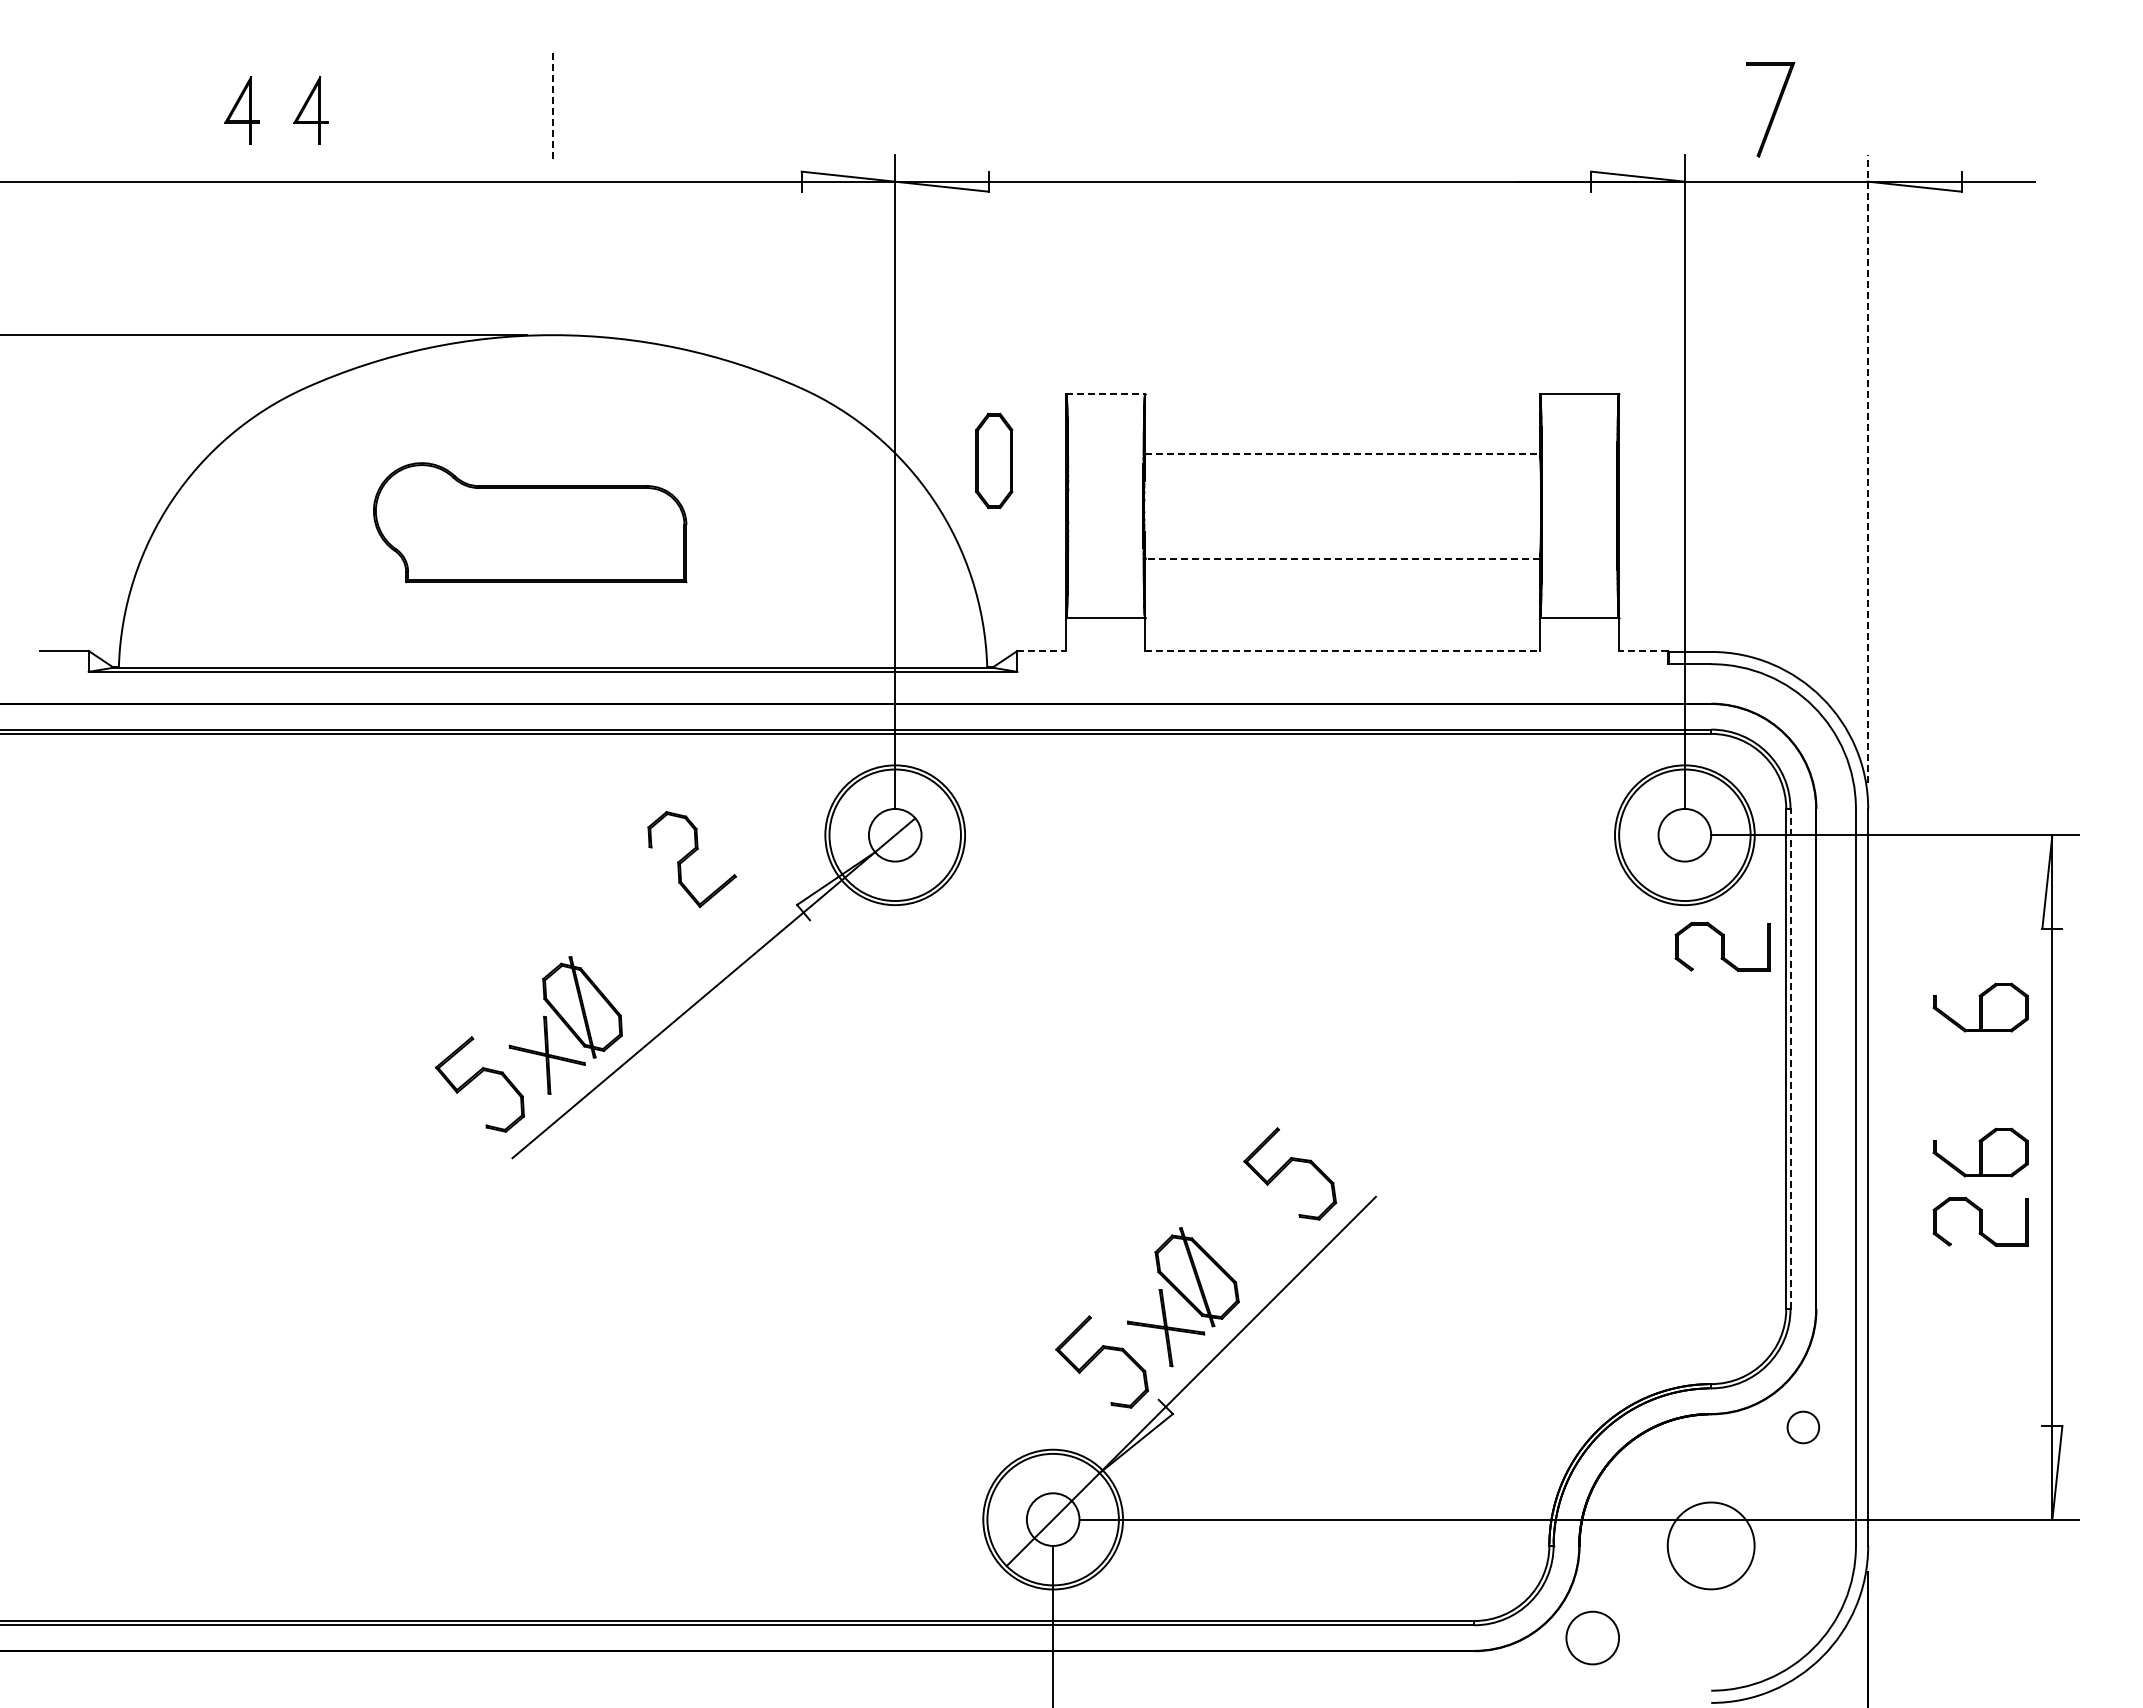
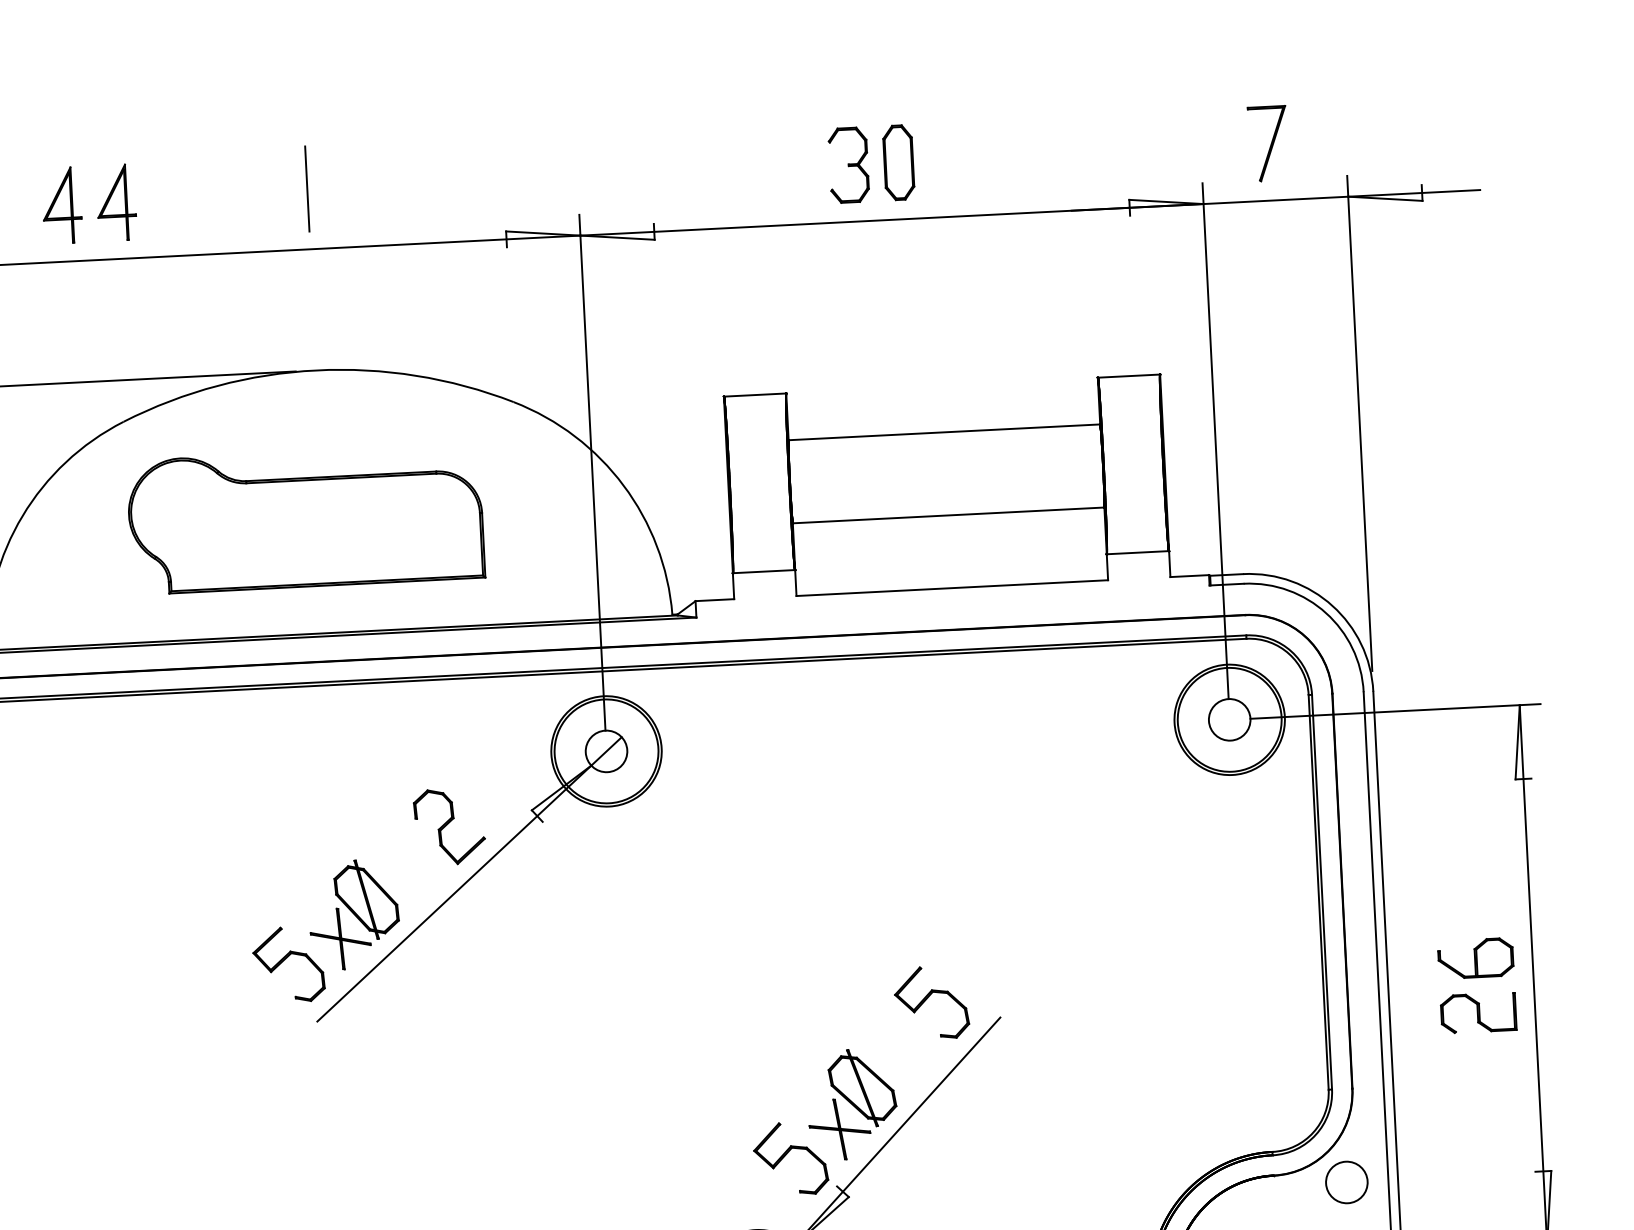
line: (553, 105) -> (307, 189), dashed -> solid
part: (241, 109) -> (61, 204), size x1.43
part: (1238, 109) -> (848, 164), added
part: (310, 110) -> (116, 202), size x1.43
line: (1106, 394) -> (755, 395), dashed -> solid
line: (1343, 453) -> (945, 432), dashed -> solid
part: (994, 460) -> (898, 162), moved
line: (1868, 469) -> (1360, 423), dashed -> solid
part: (530, 522) -> (306, 519), size x1.43
line: (1342, 558) -> (948, 515), dashed -> solid
line: (1042, 651) -> (715, 600), dashed -> solid
line: (1343, 651) -> (952, 588), dashed -> solid
line: (1643, 651) -> (1189, 576), dashed -> solid
part: (691, 859) -> (449, 826), moved
part: (1722, 946) -> (1263, 806), removed
part: (1980, 1007) -> (1469, 843), removed
line: (1790, 1058) -> (1321, 891), dashed -> solid
circle: (1803, 1427) -> (1347, 1182), size x1.67

